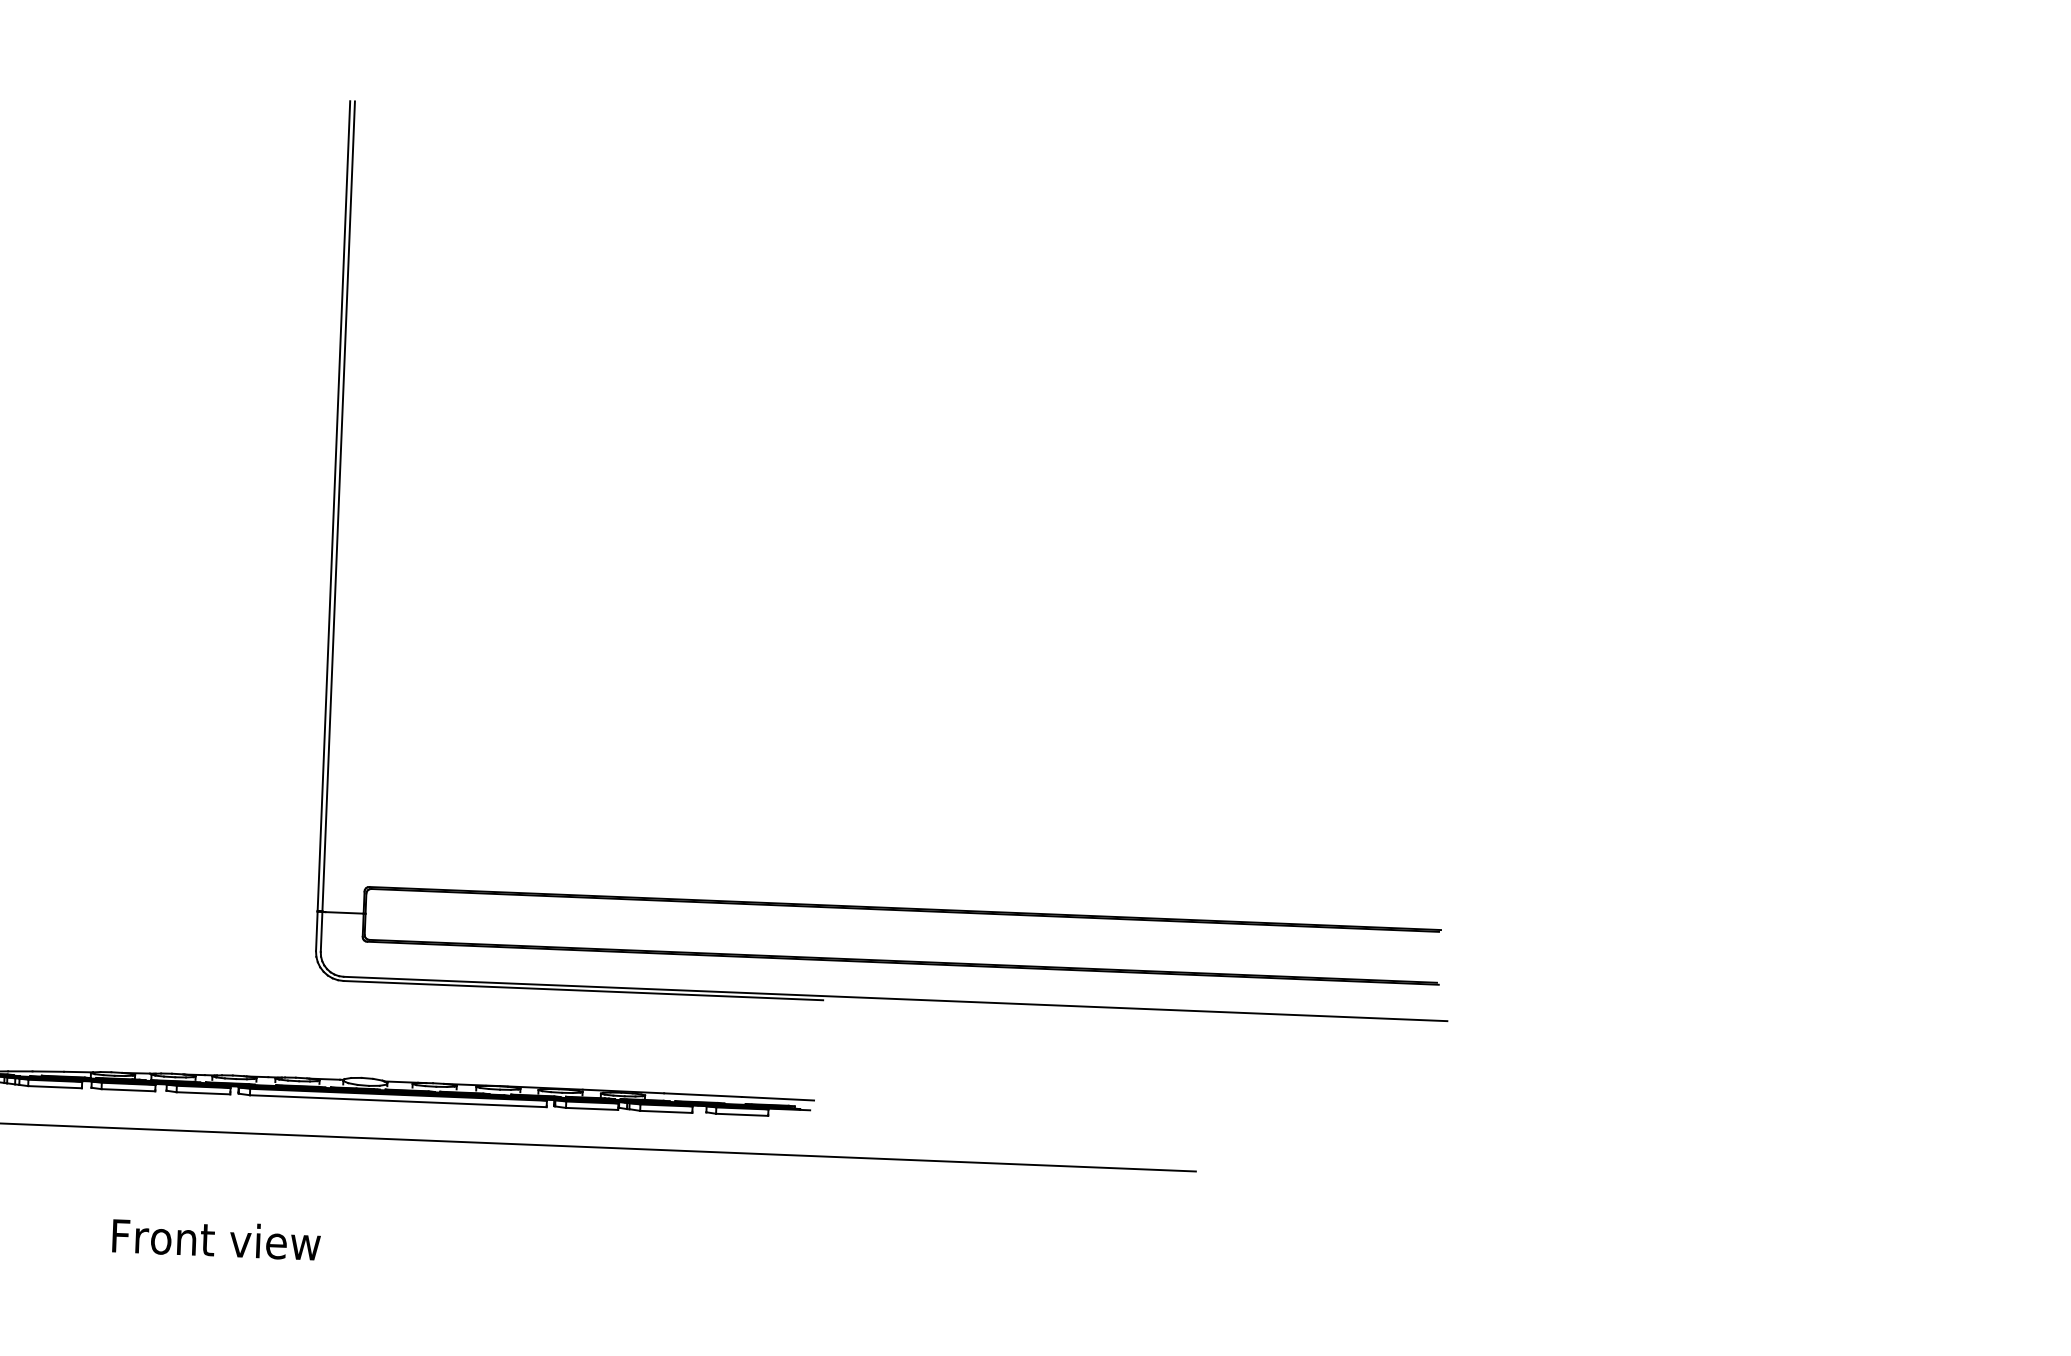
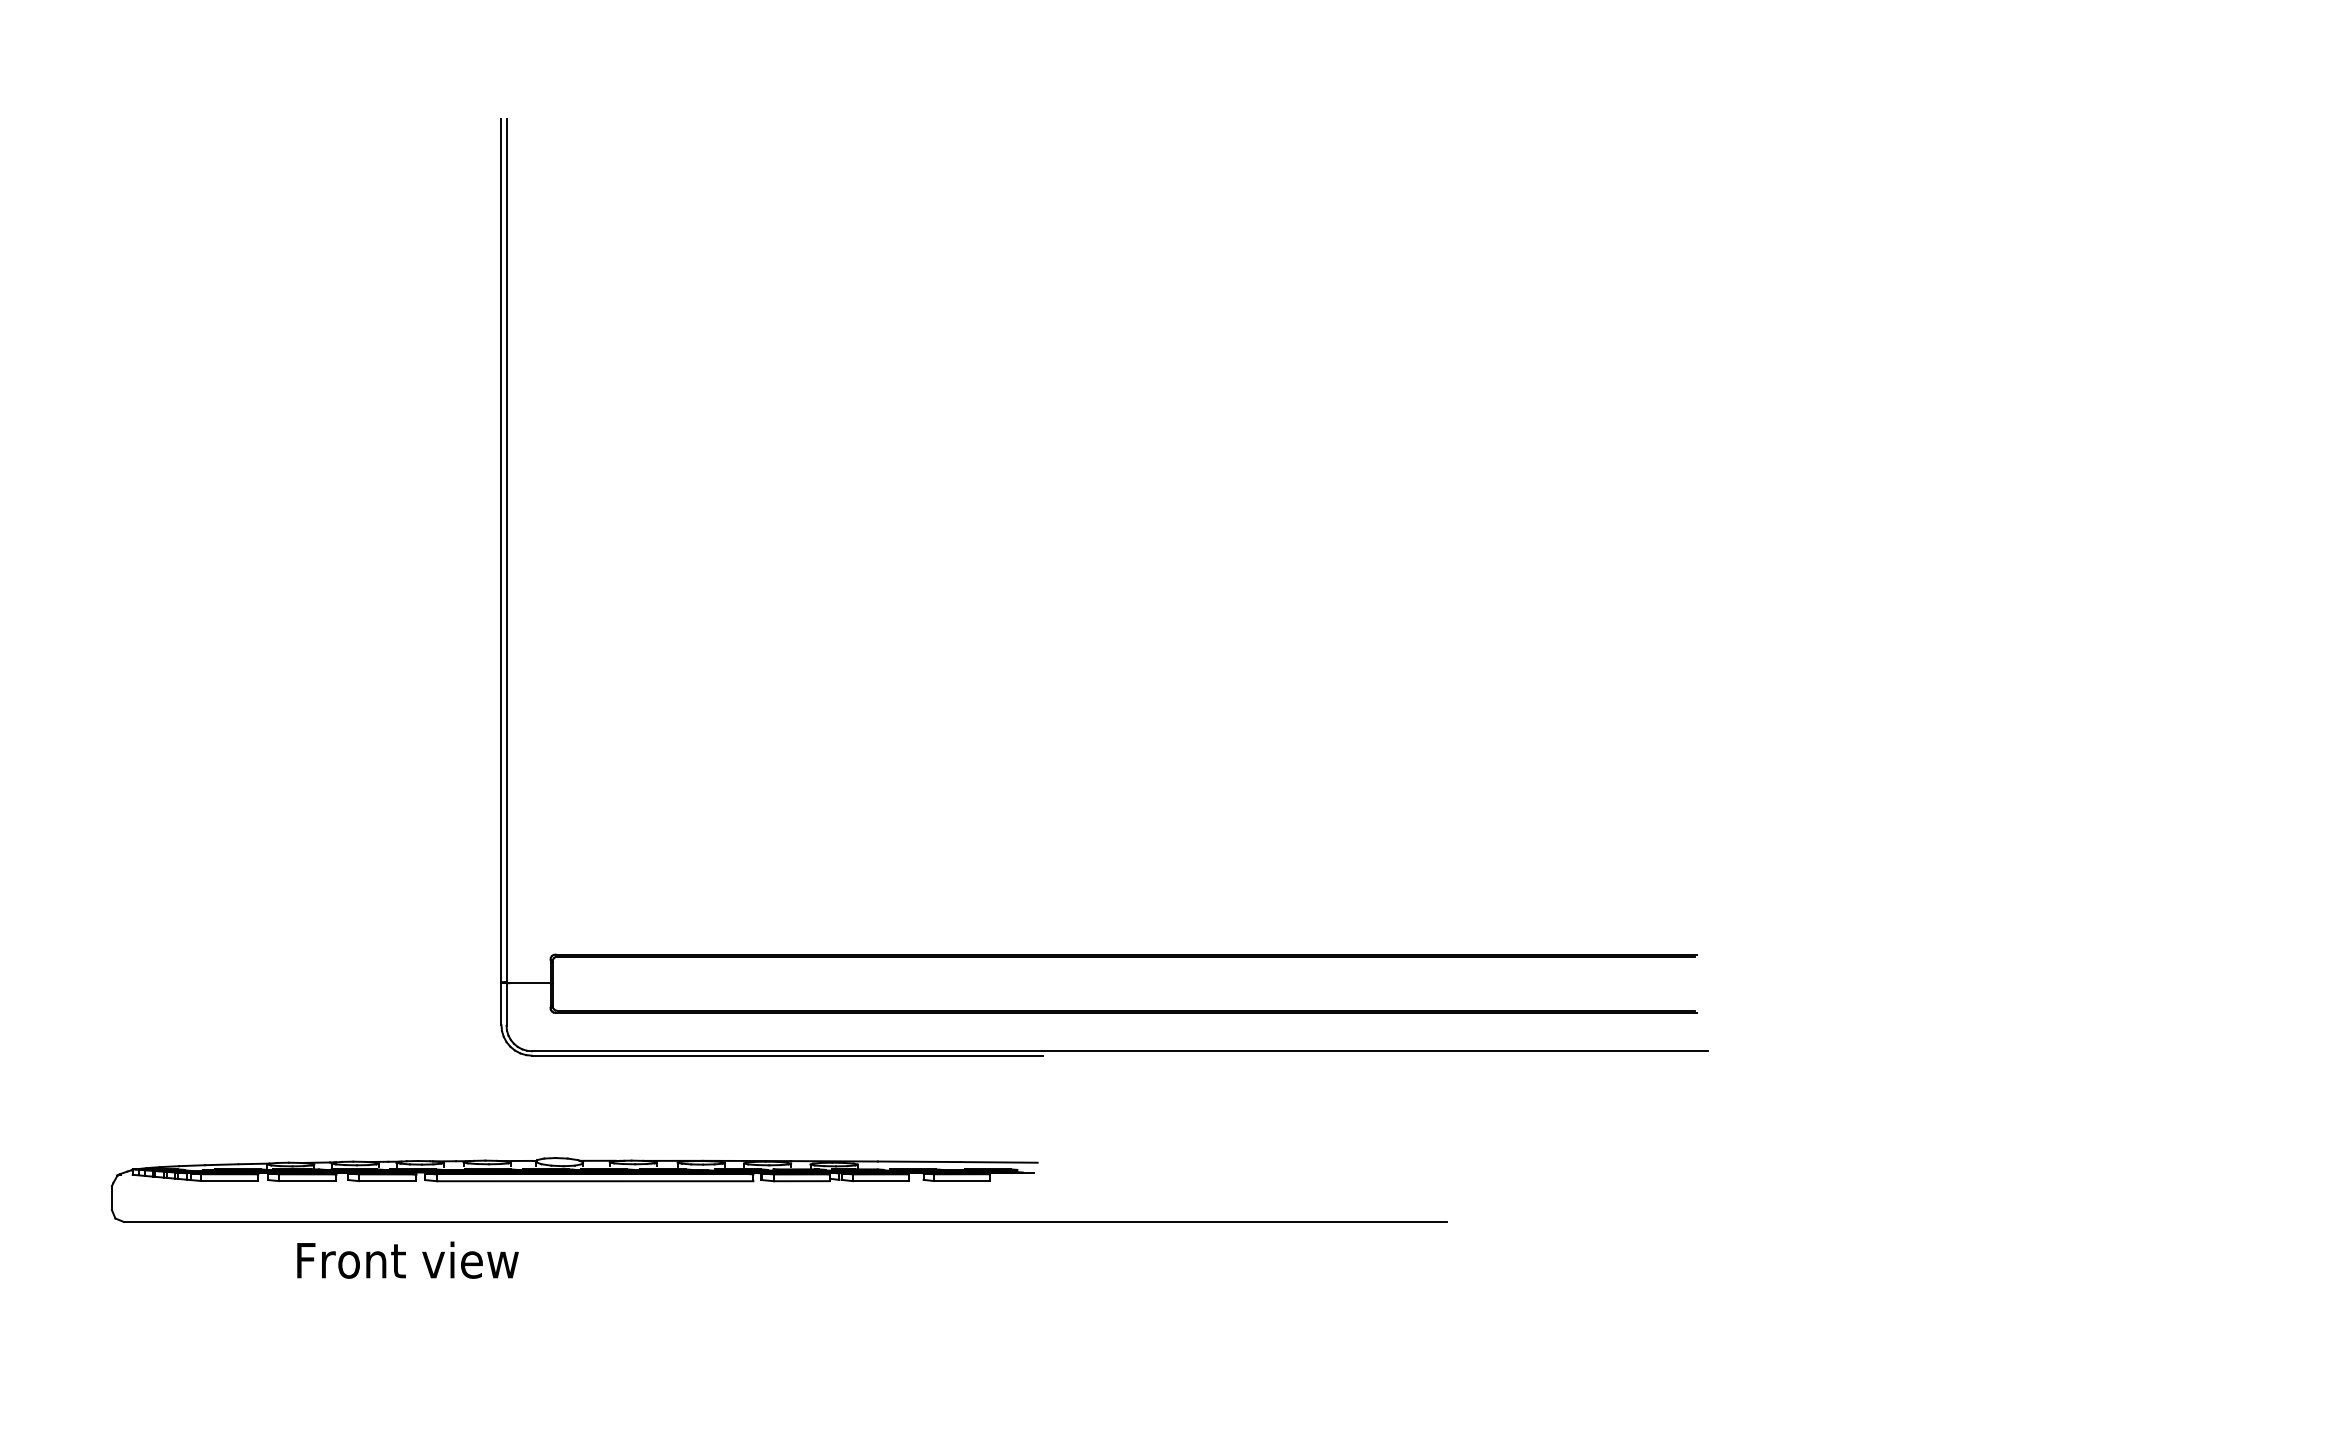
text: (216, 1238) -> (407, 1259), moved

